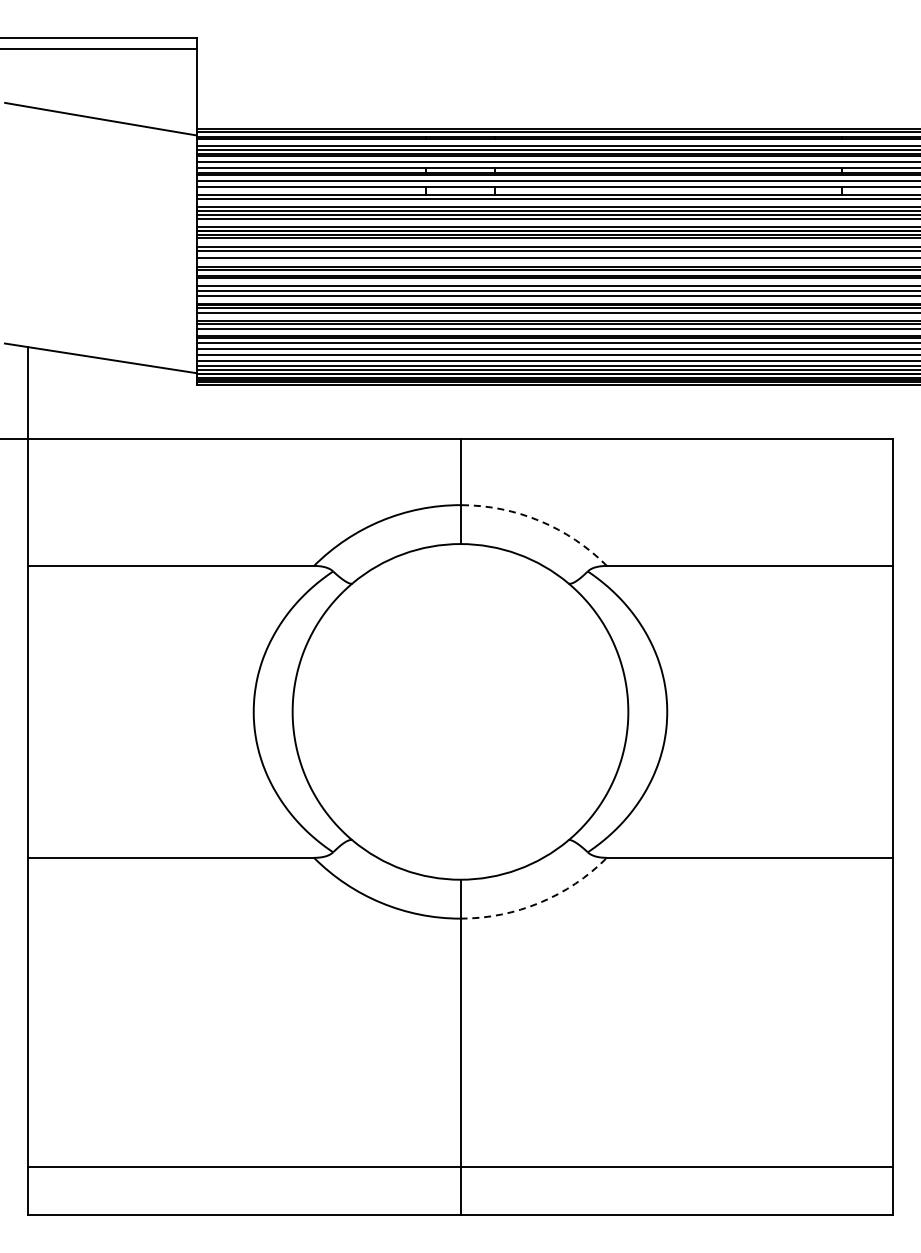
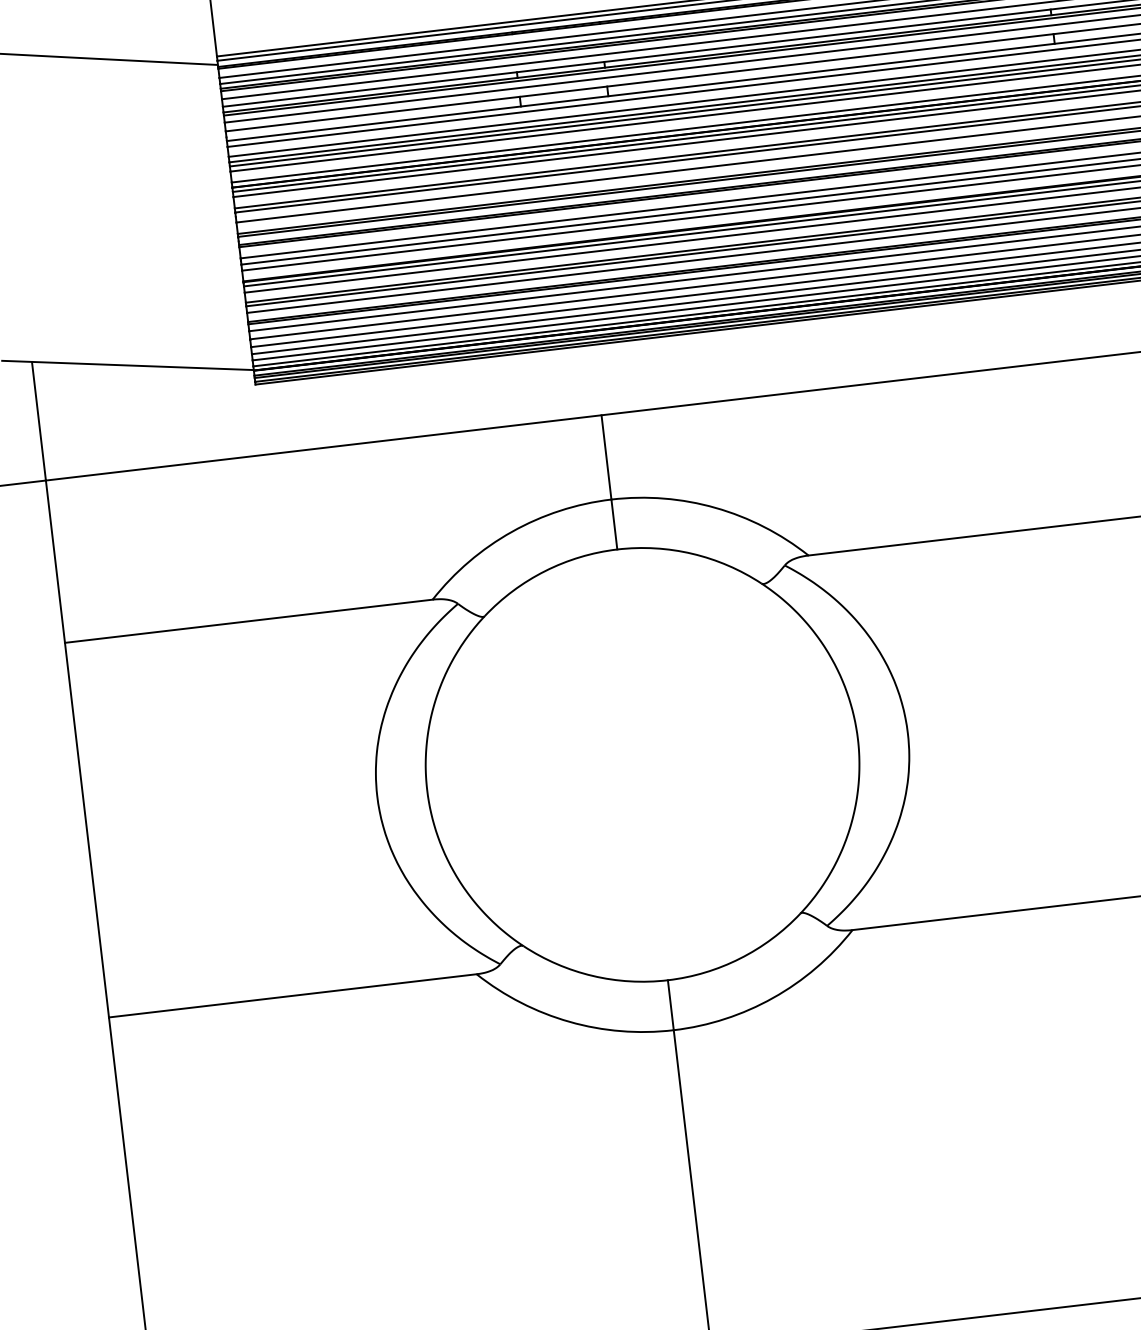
arc: (539, 520) -> (715, 507), dashed -> solid
arc: (539, 902) -> (772, 997), dashed -> solid

